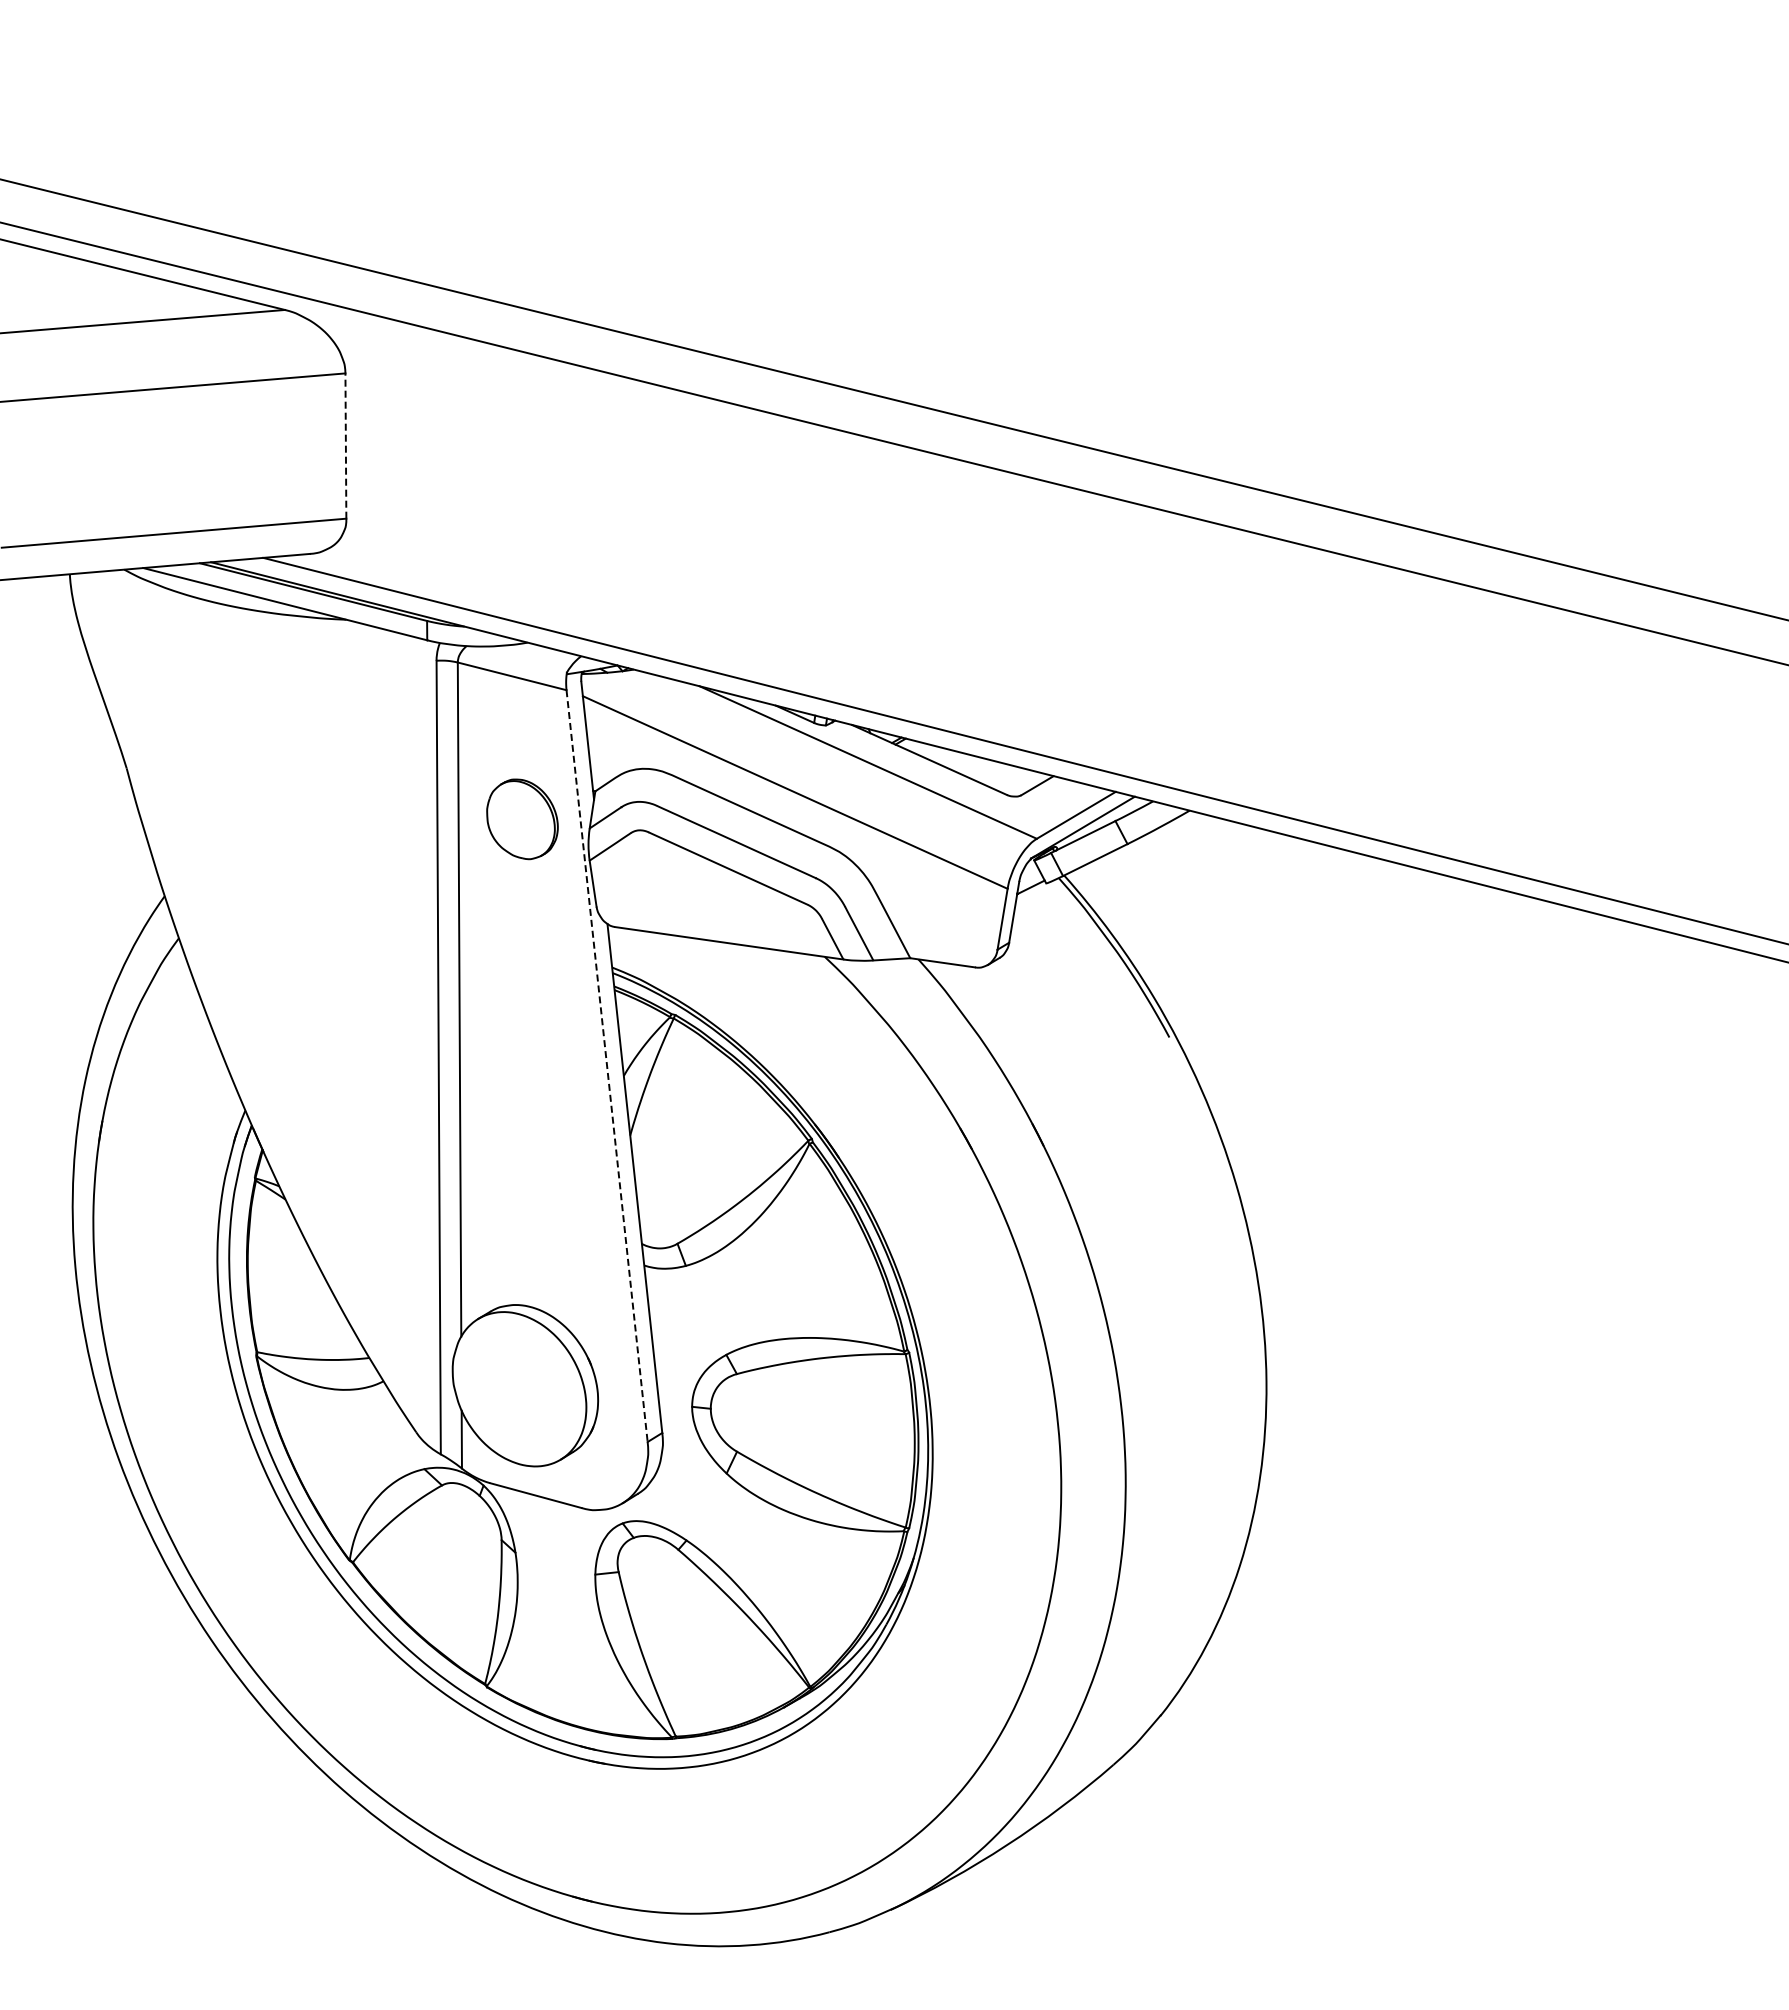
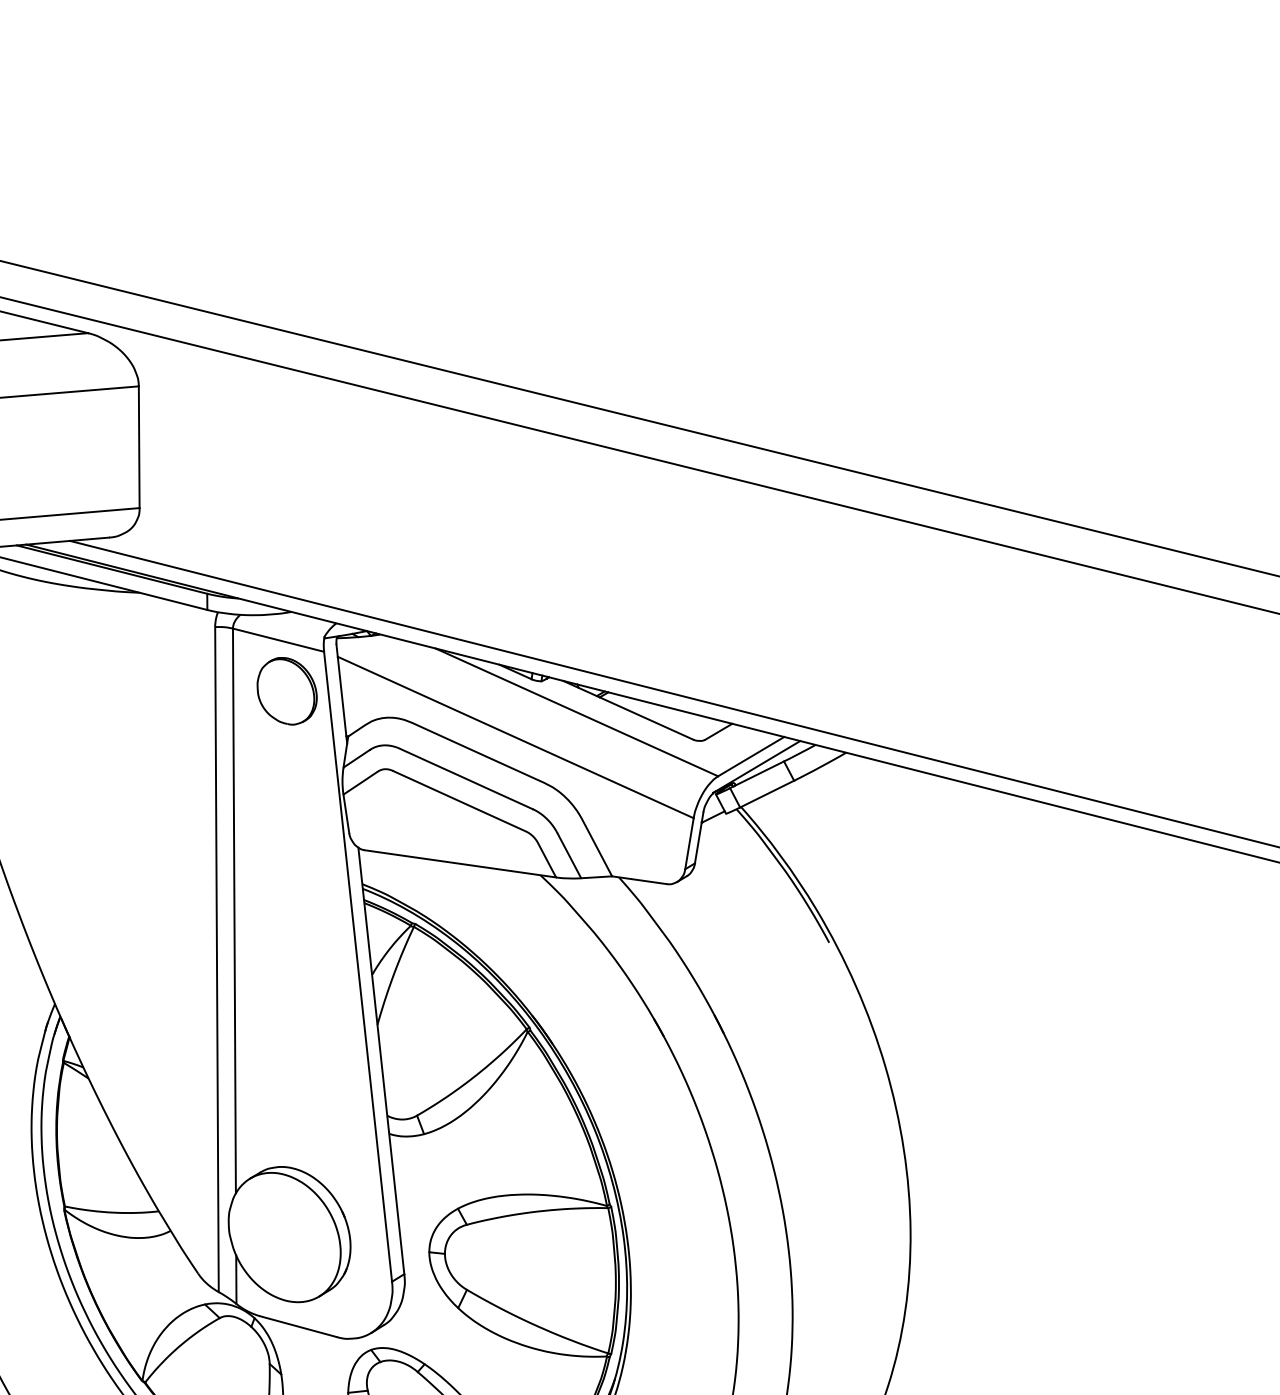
line: (345, 446) -> (138, 447), dashed -> solid
part: (522, 819) -> (287, 691), moved
line: (607, 1066) -> (358, 967), dashed -> solid

